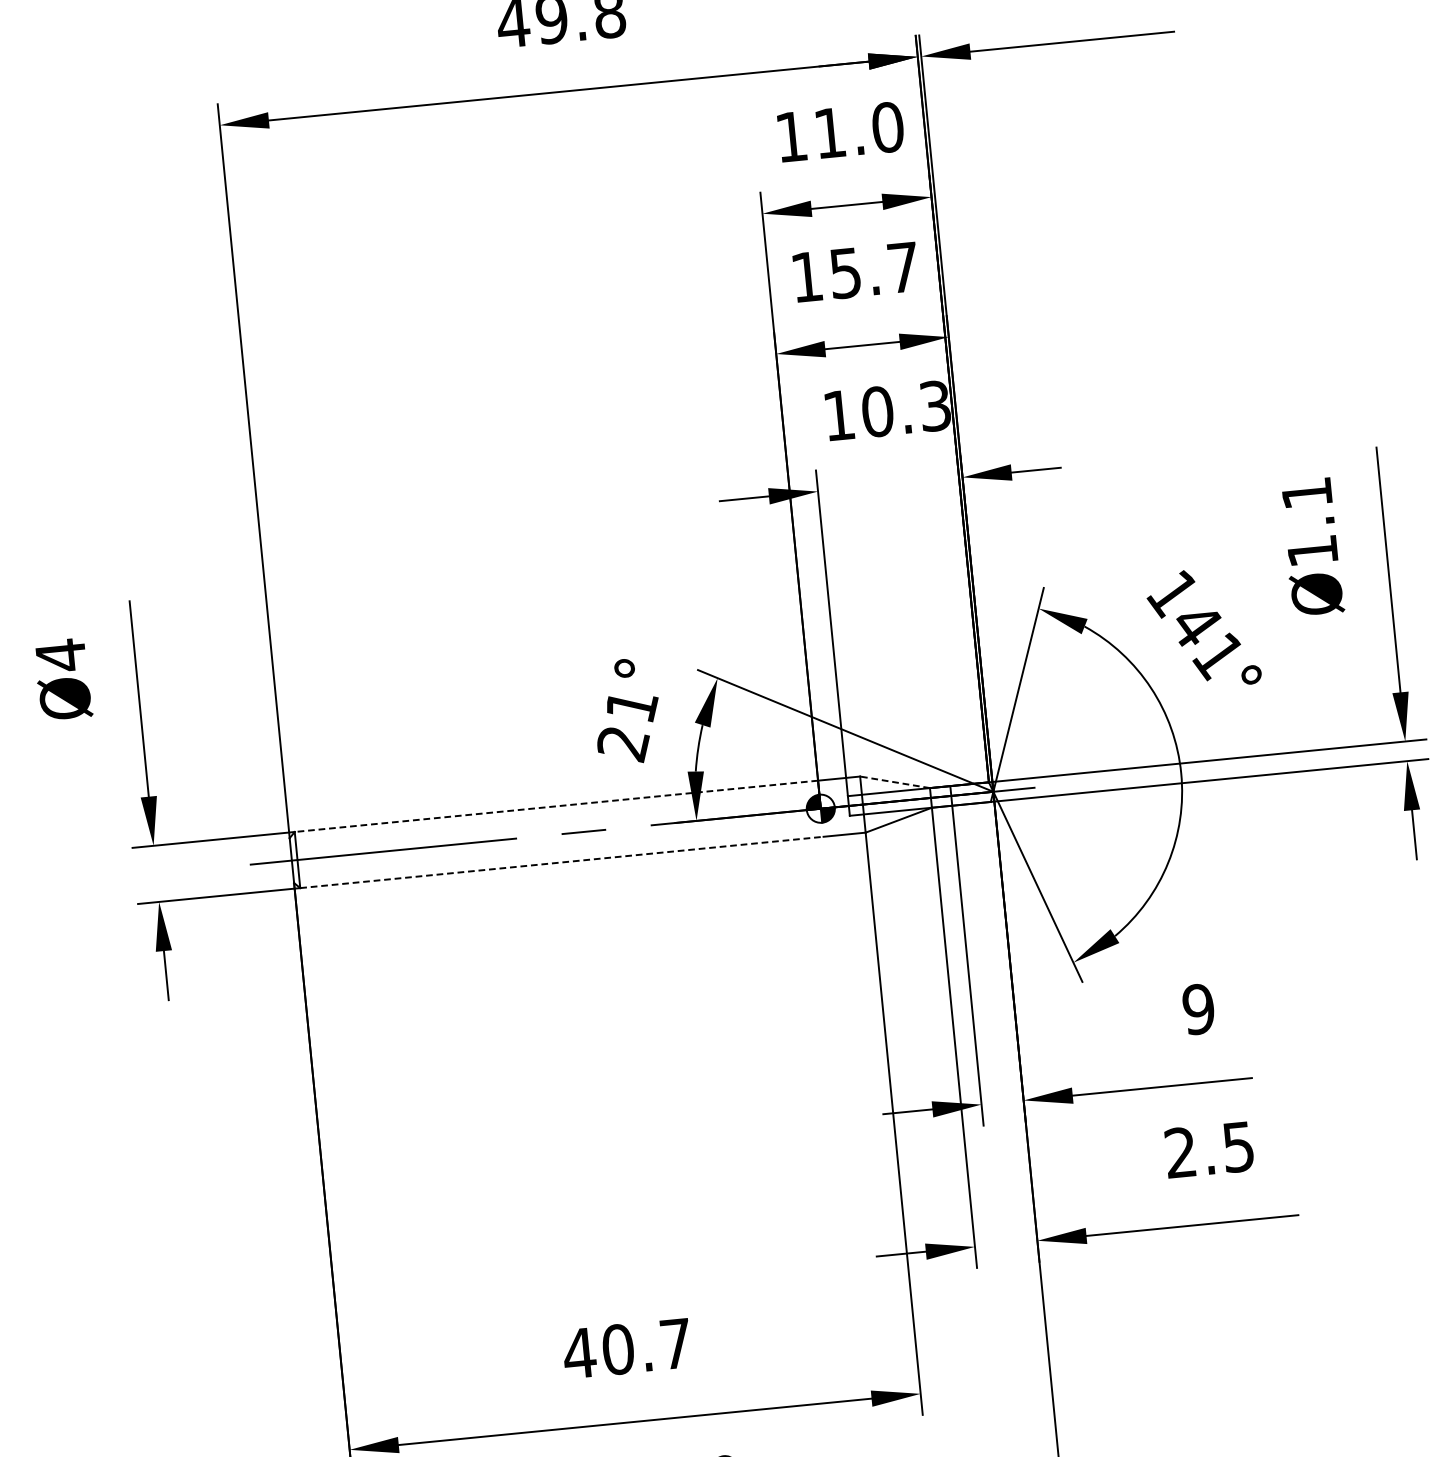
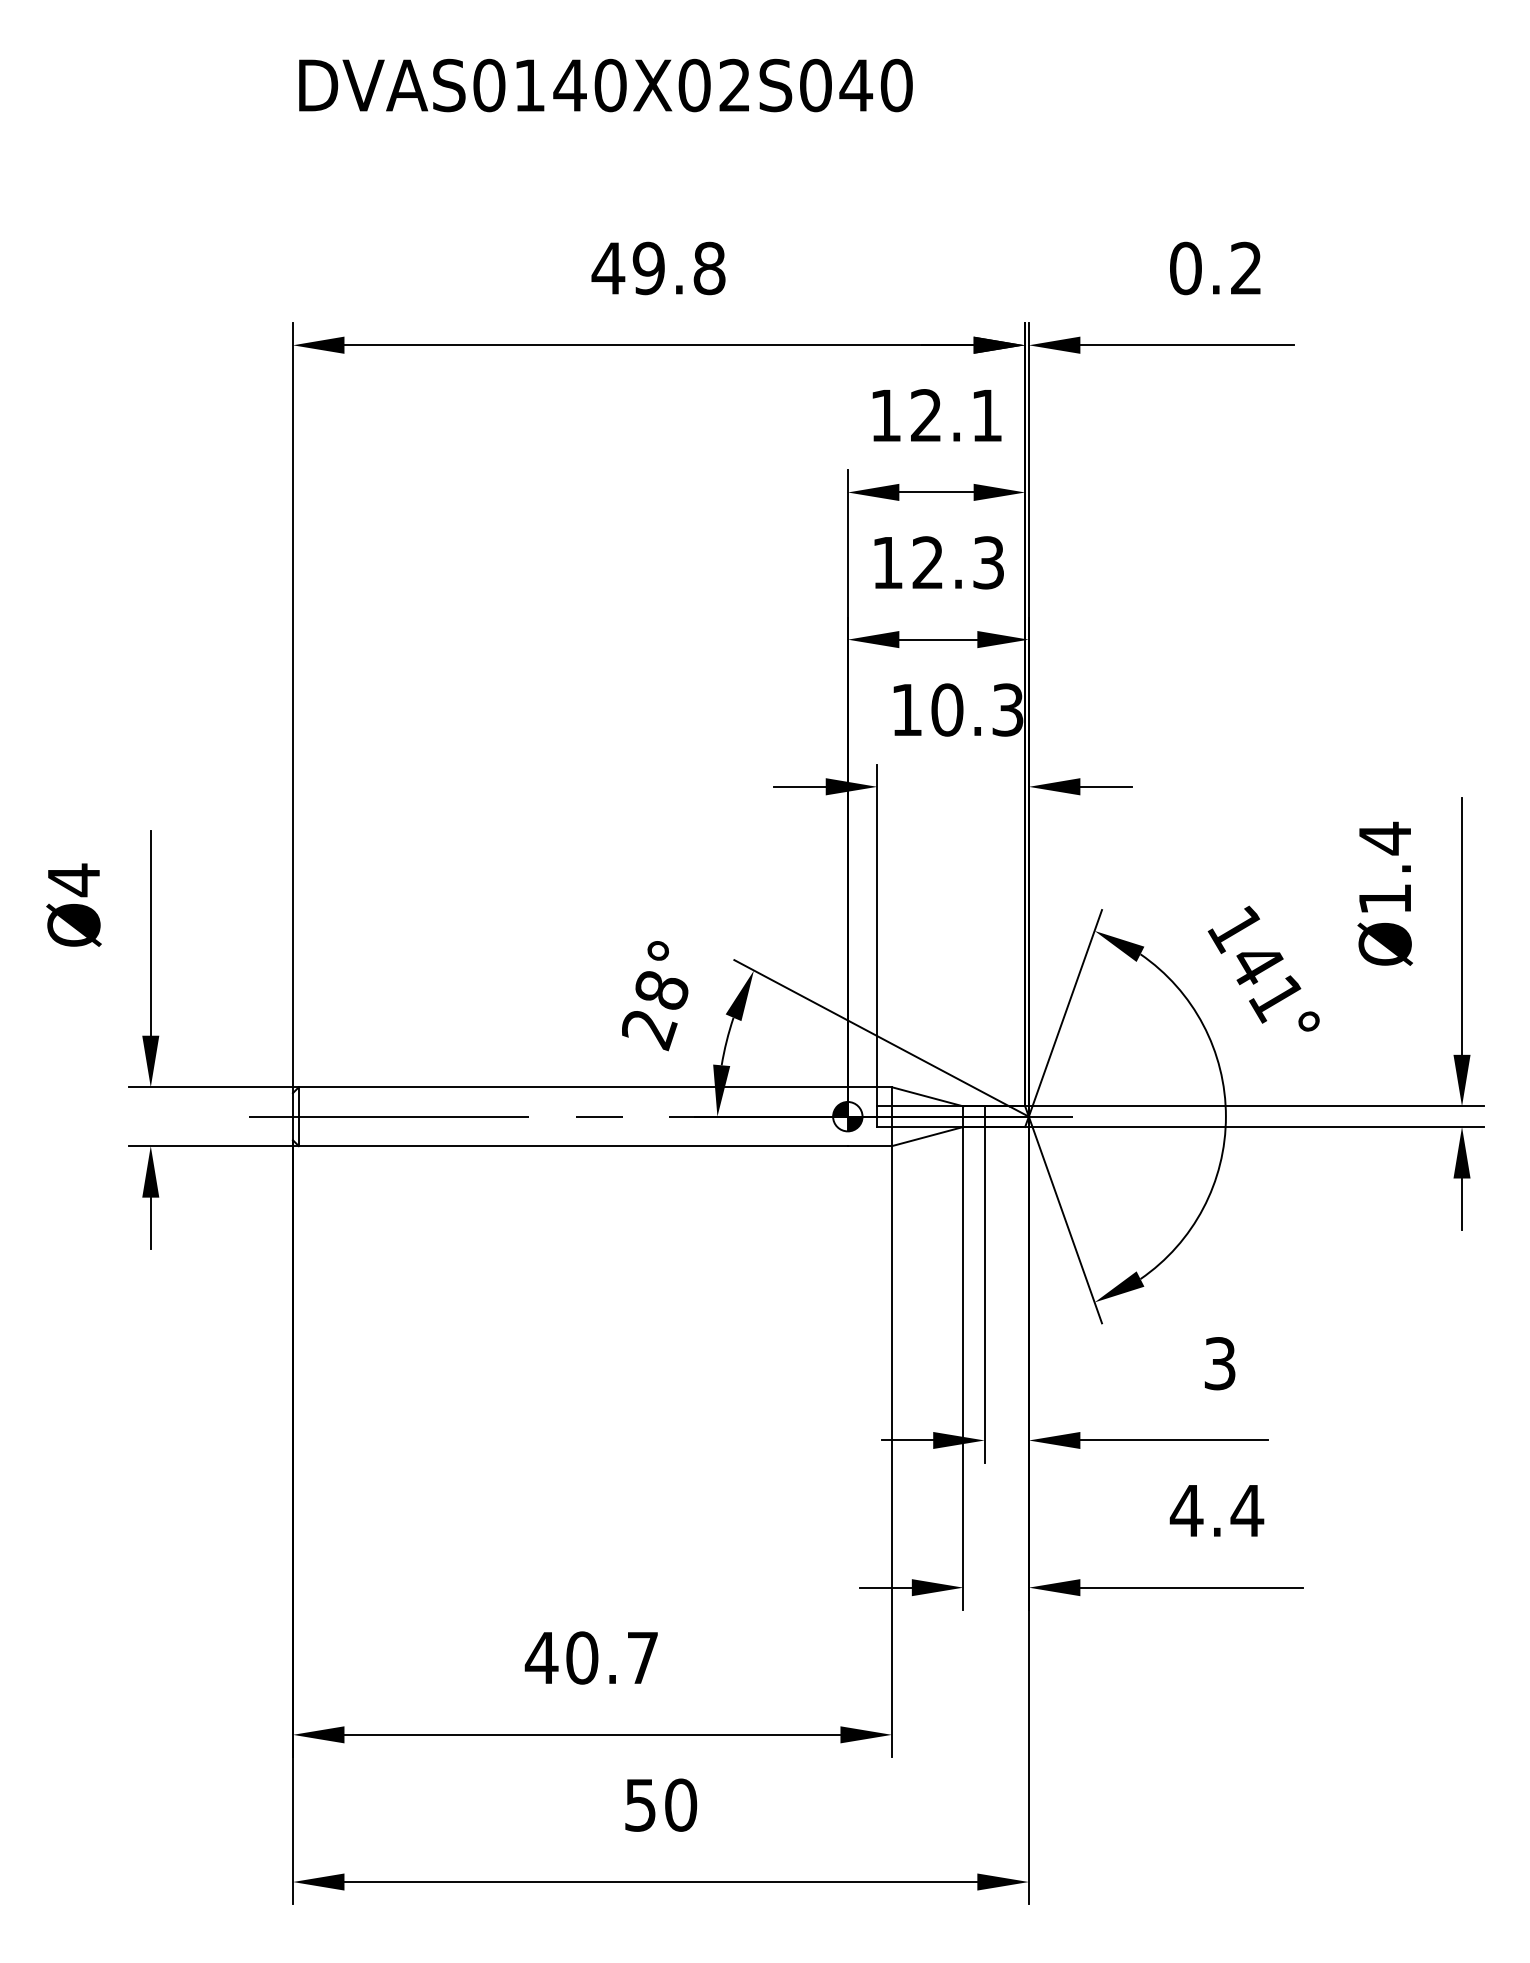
text: (859, 130) -> (957, 415), 11.0 -> 12.1
text: (873, 270) -> (957, 562), 15.7 -> 12.3
text: (1306, 493) -> (1384, 838), Ø1.1 -> Ø1.4
text: (632, 705) -> (662, 990), 21° -> 28°
line: (894, 782) -> (927, 1096), dashed -> solid
line: (555, 806) -> (572, 1087), dashed -> solid
line: (562, 862) -> (573, 1146), dashed -> solid
text: (1198, 1009) -> (1219, 1363), 9 -> 3
text: (1209, 1149) -> (1216, 1510), 2.5 -> 4.4

